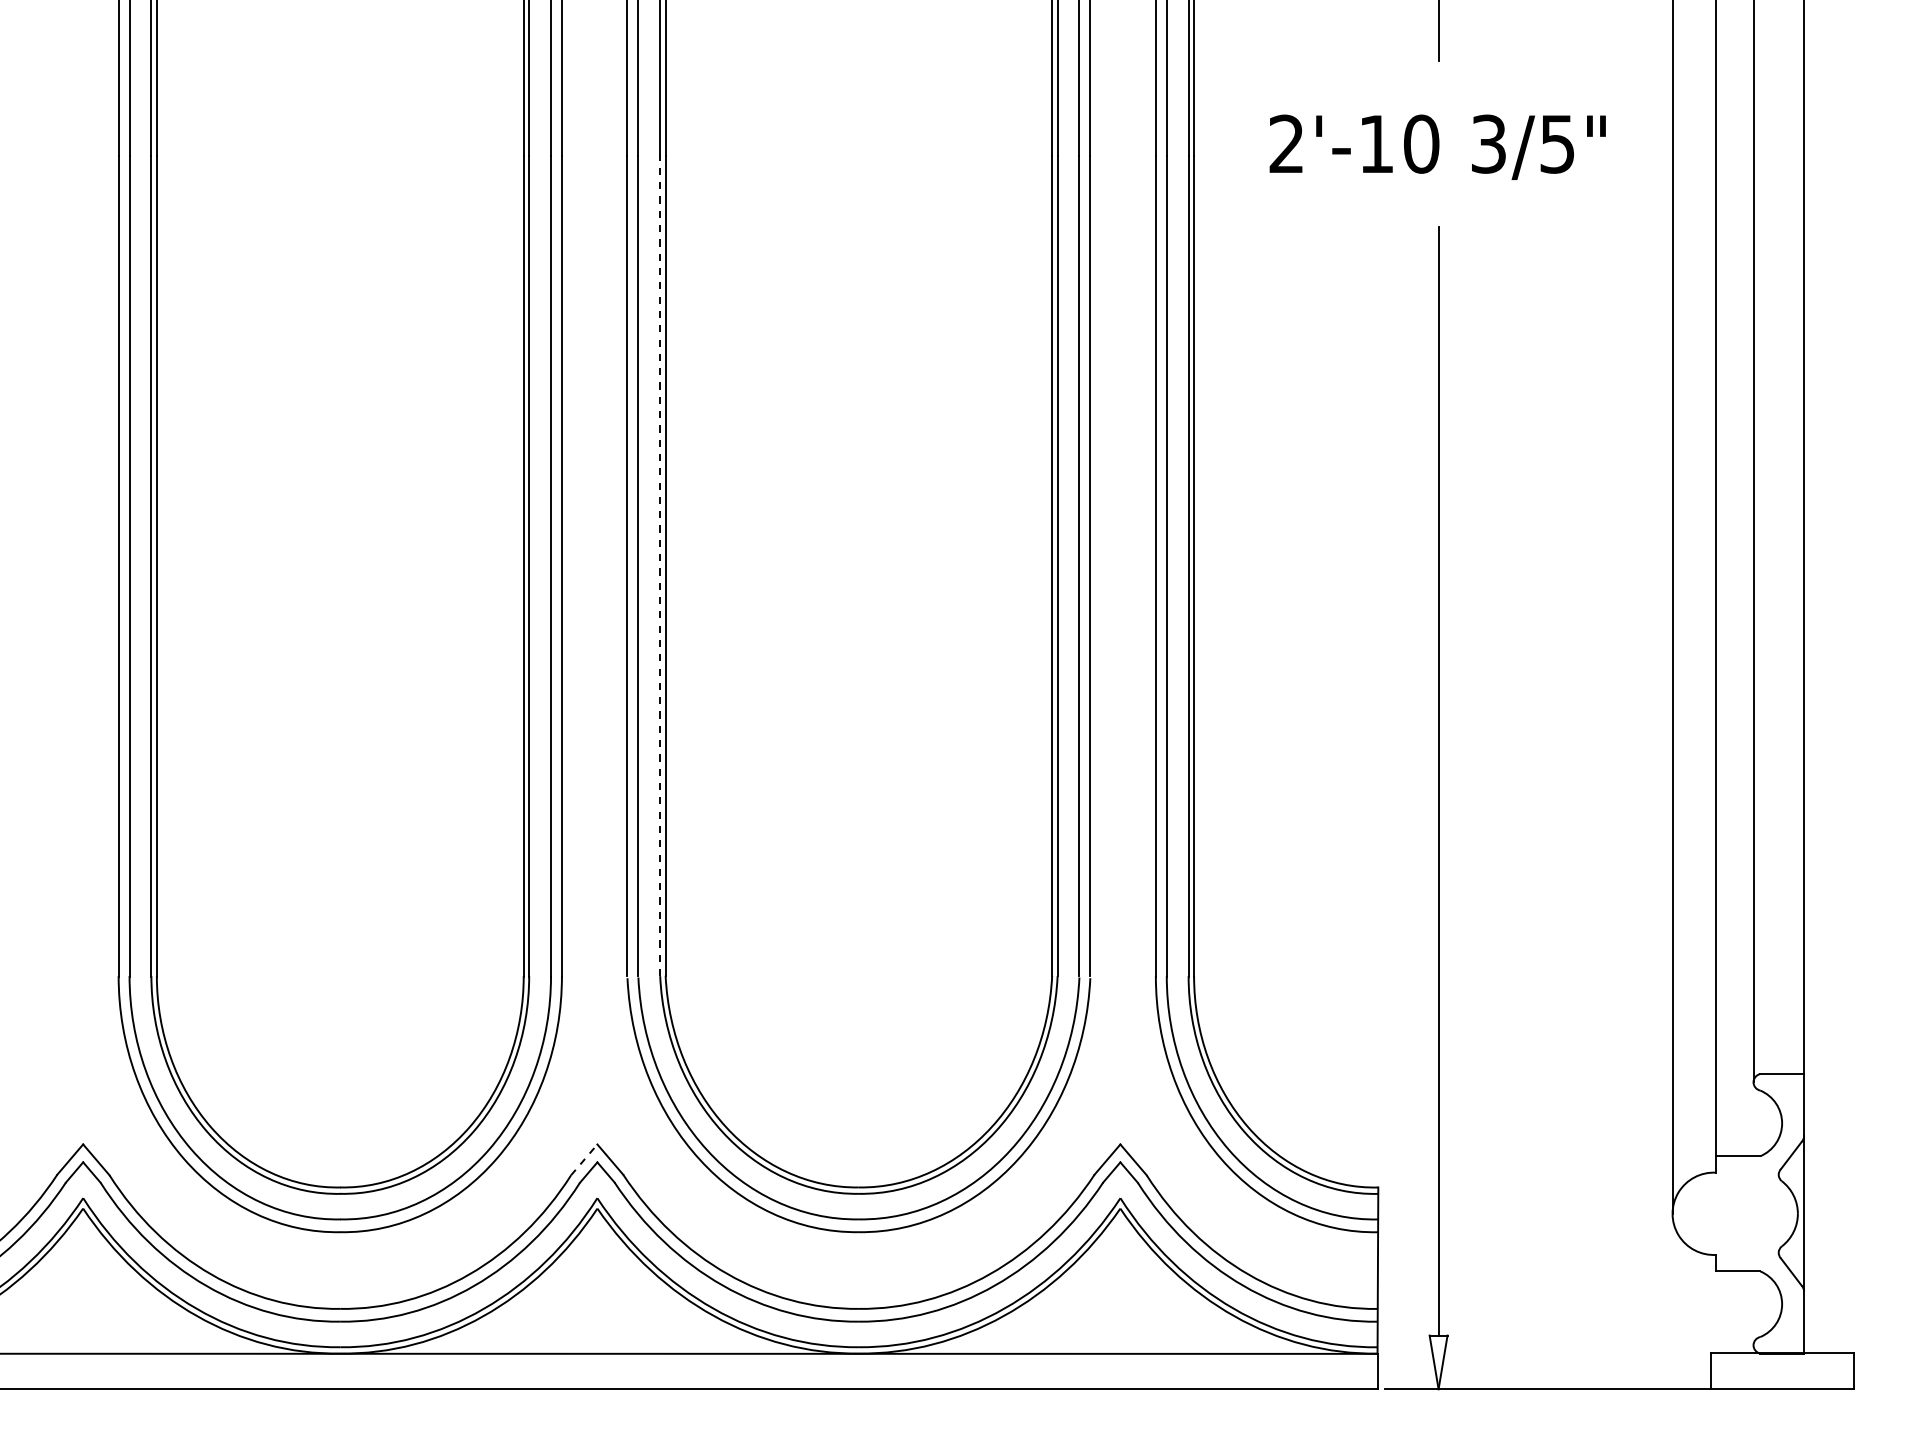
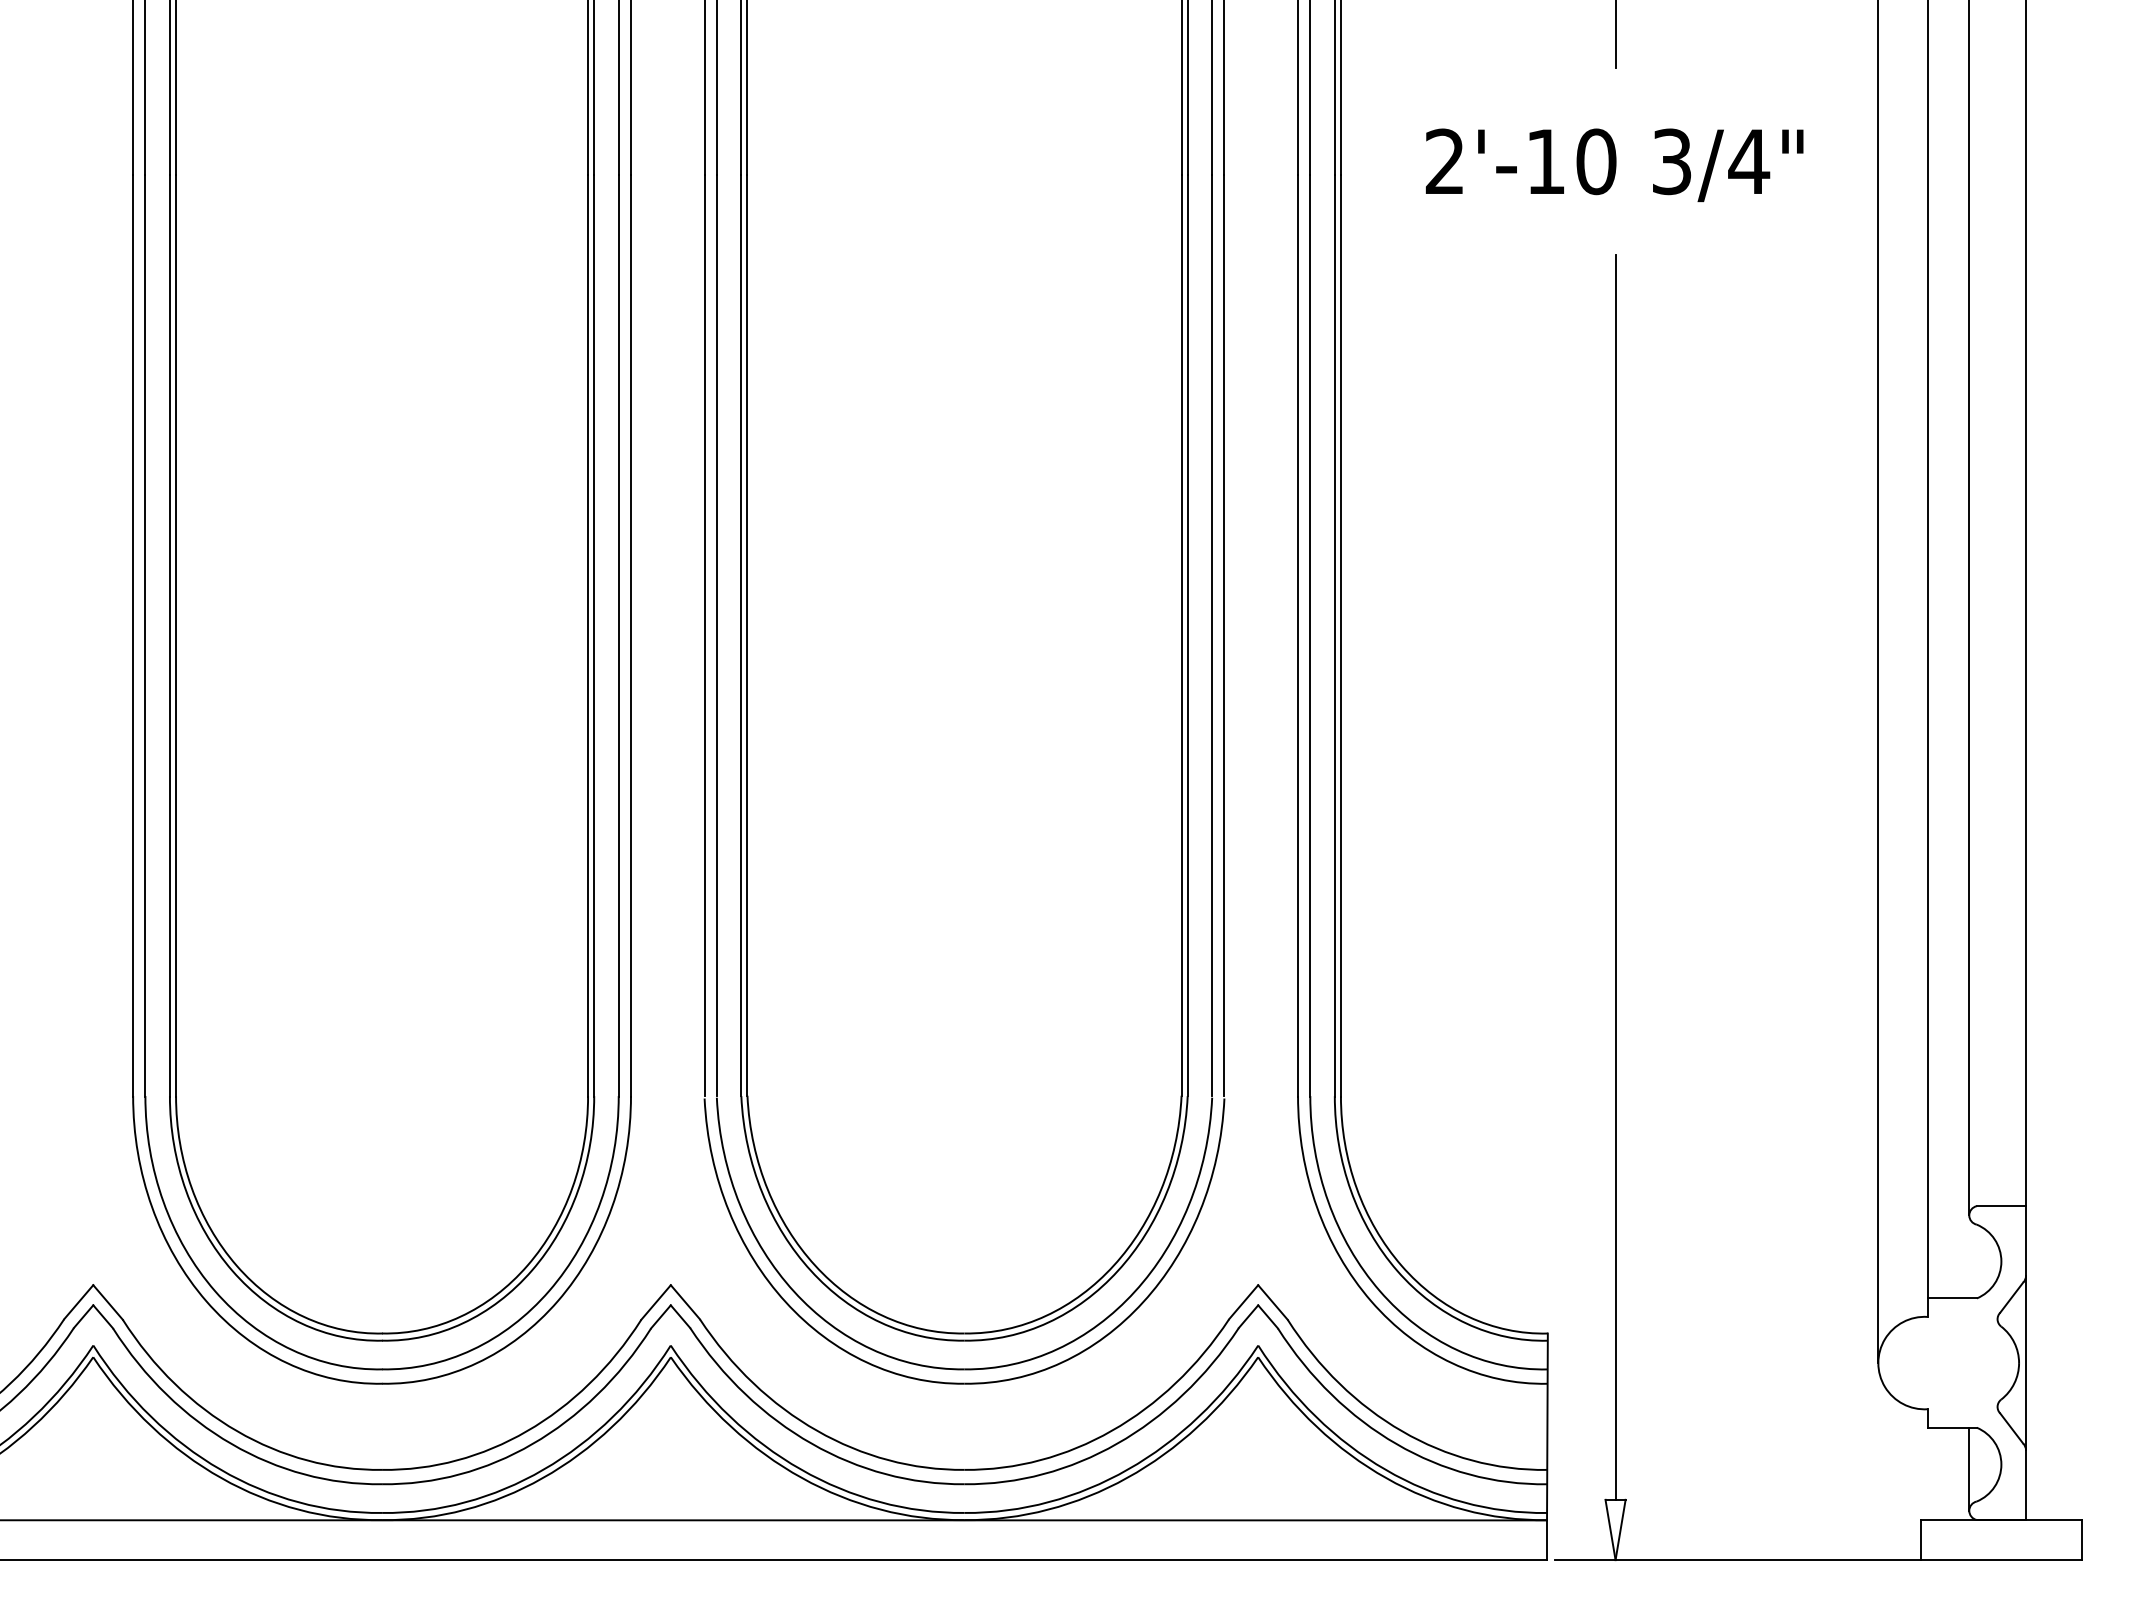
text: (1557, 144) -> (1749, 162), 3/5" -> 3/4"
line: (660, 565) -> (741, 634), dashed -> solid
line: (584, 1159) -> (656, 1302), dashed -> solid
line: (1753, 1308) -> (1969, 1469), added

